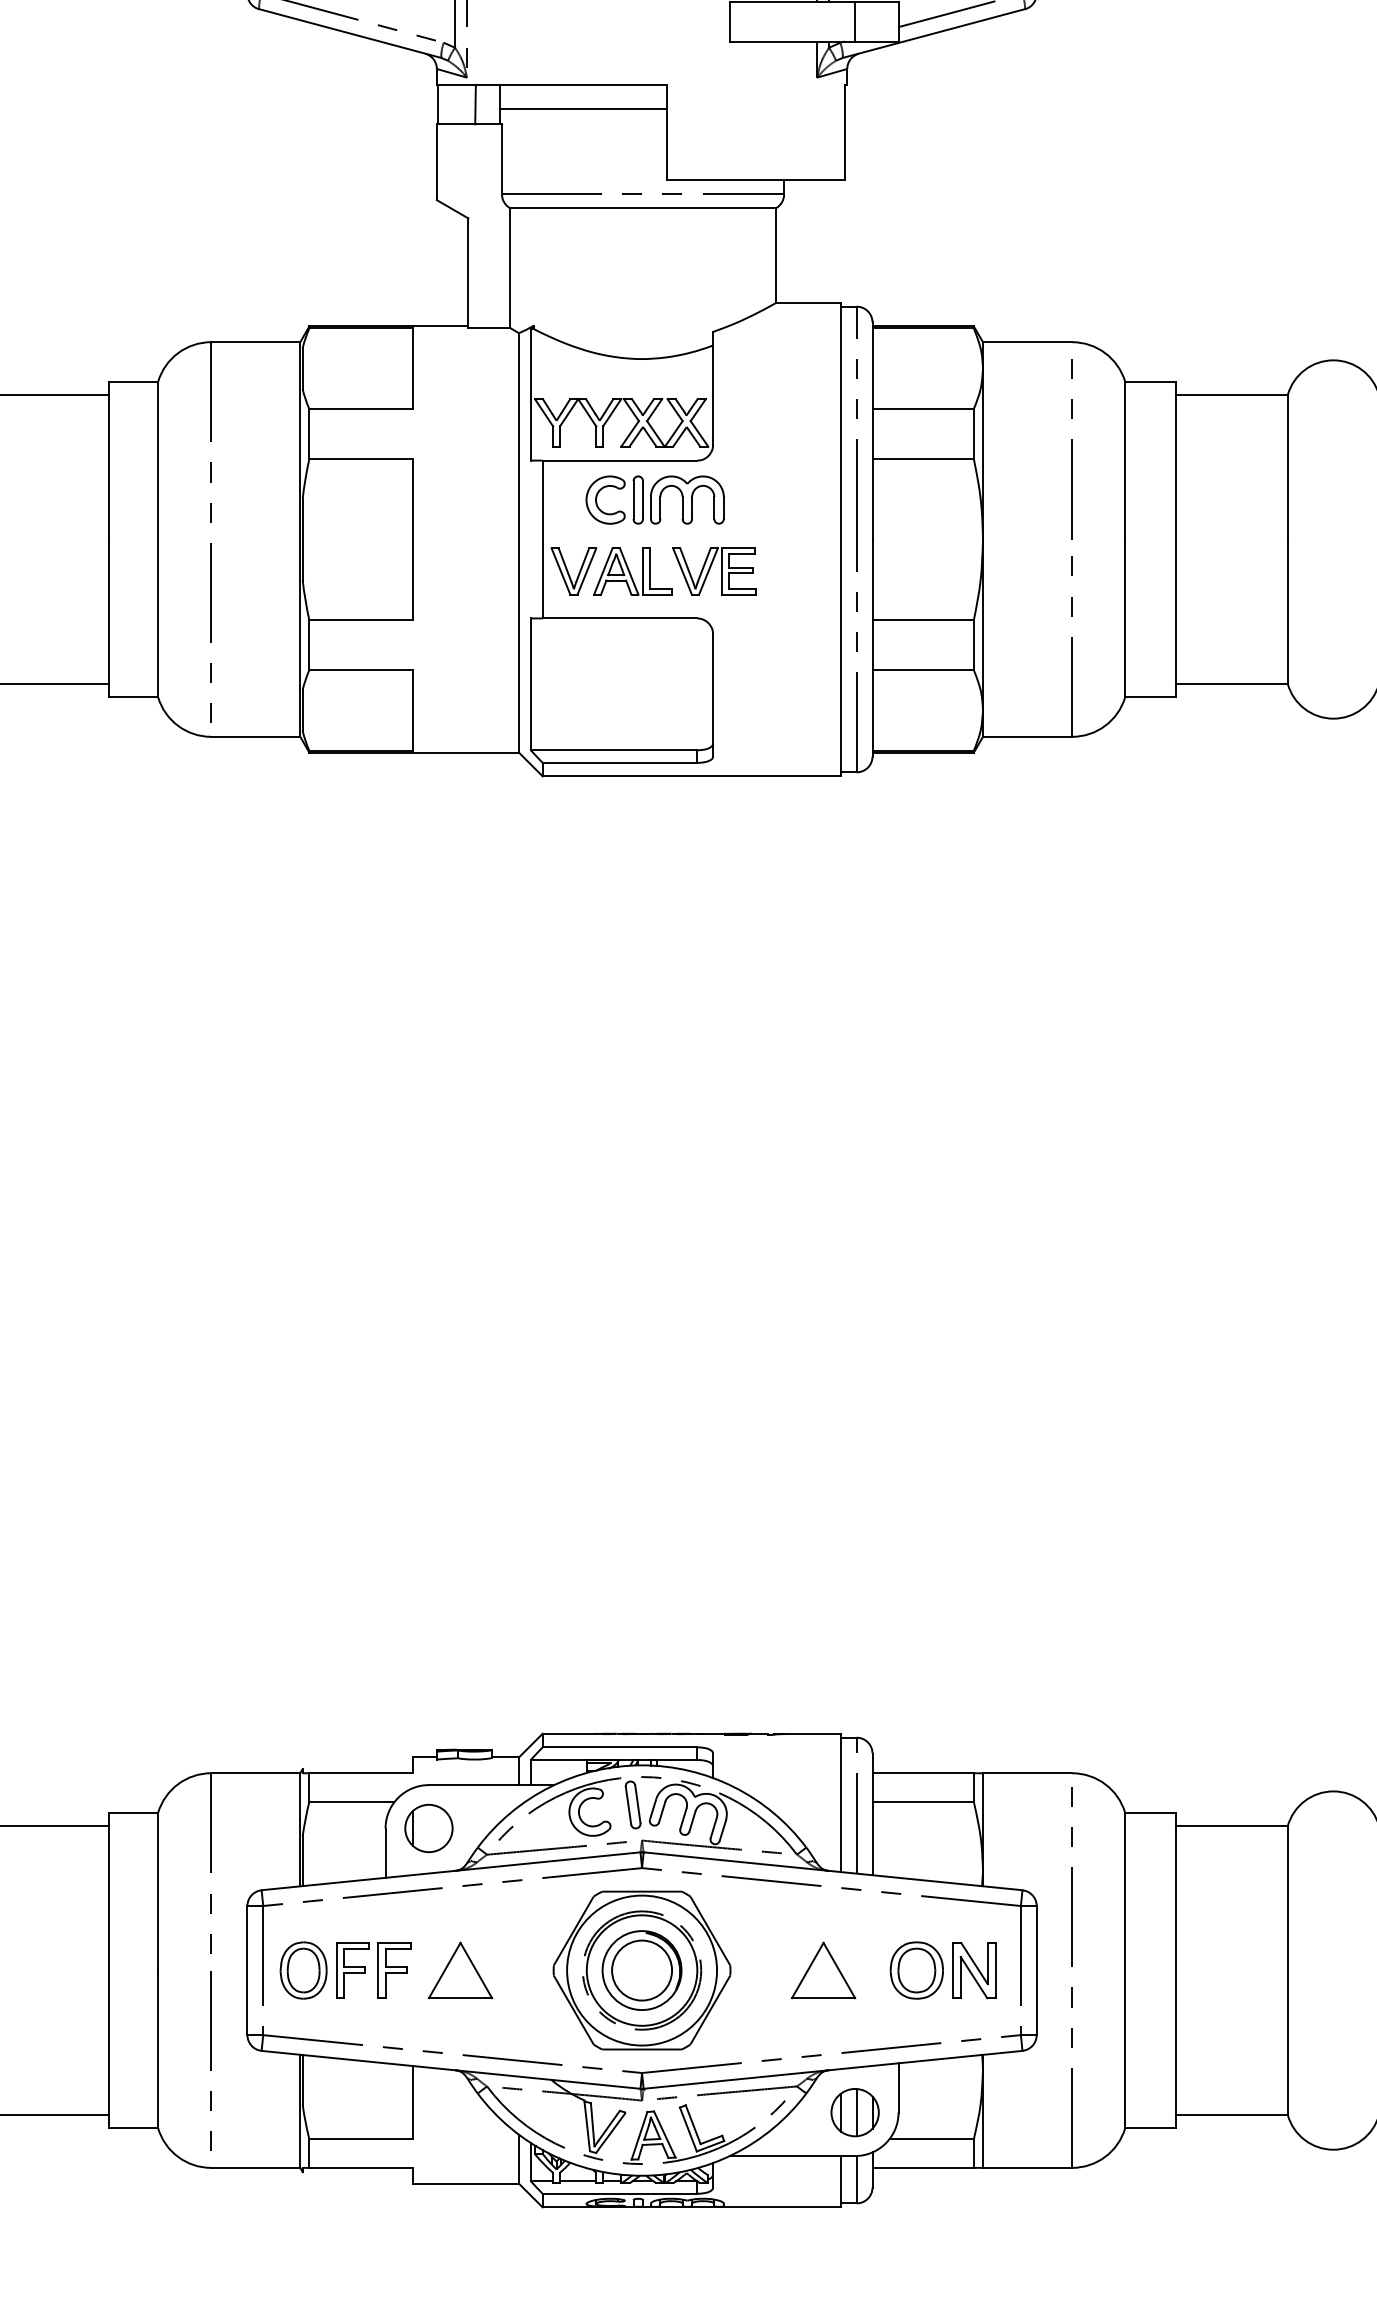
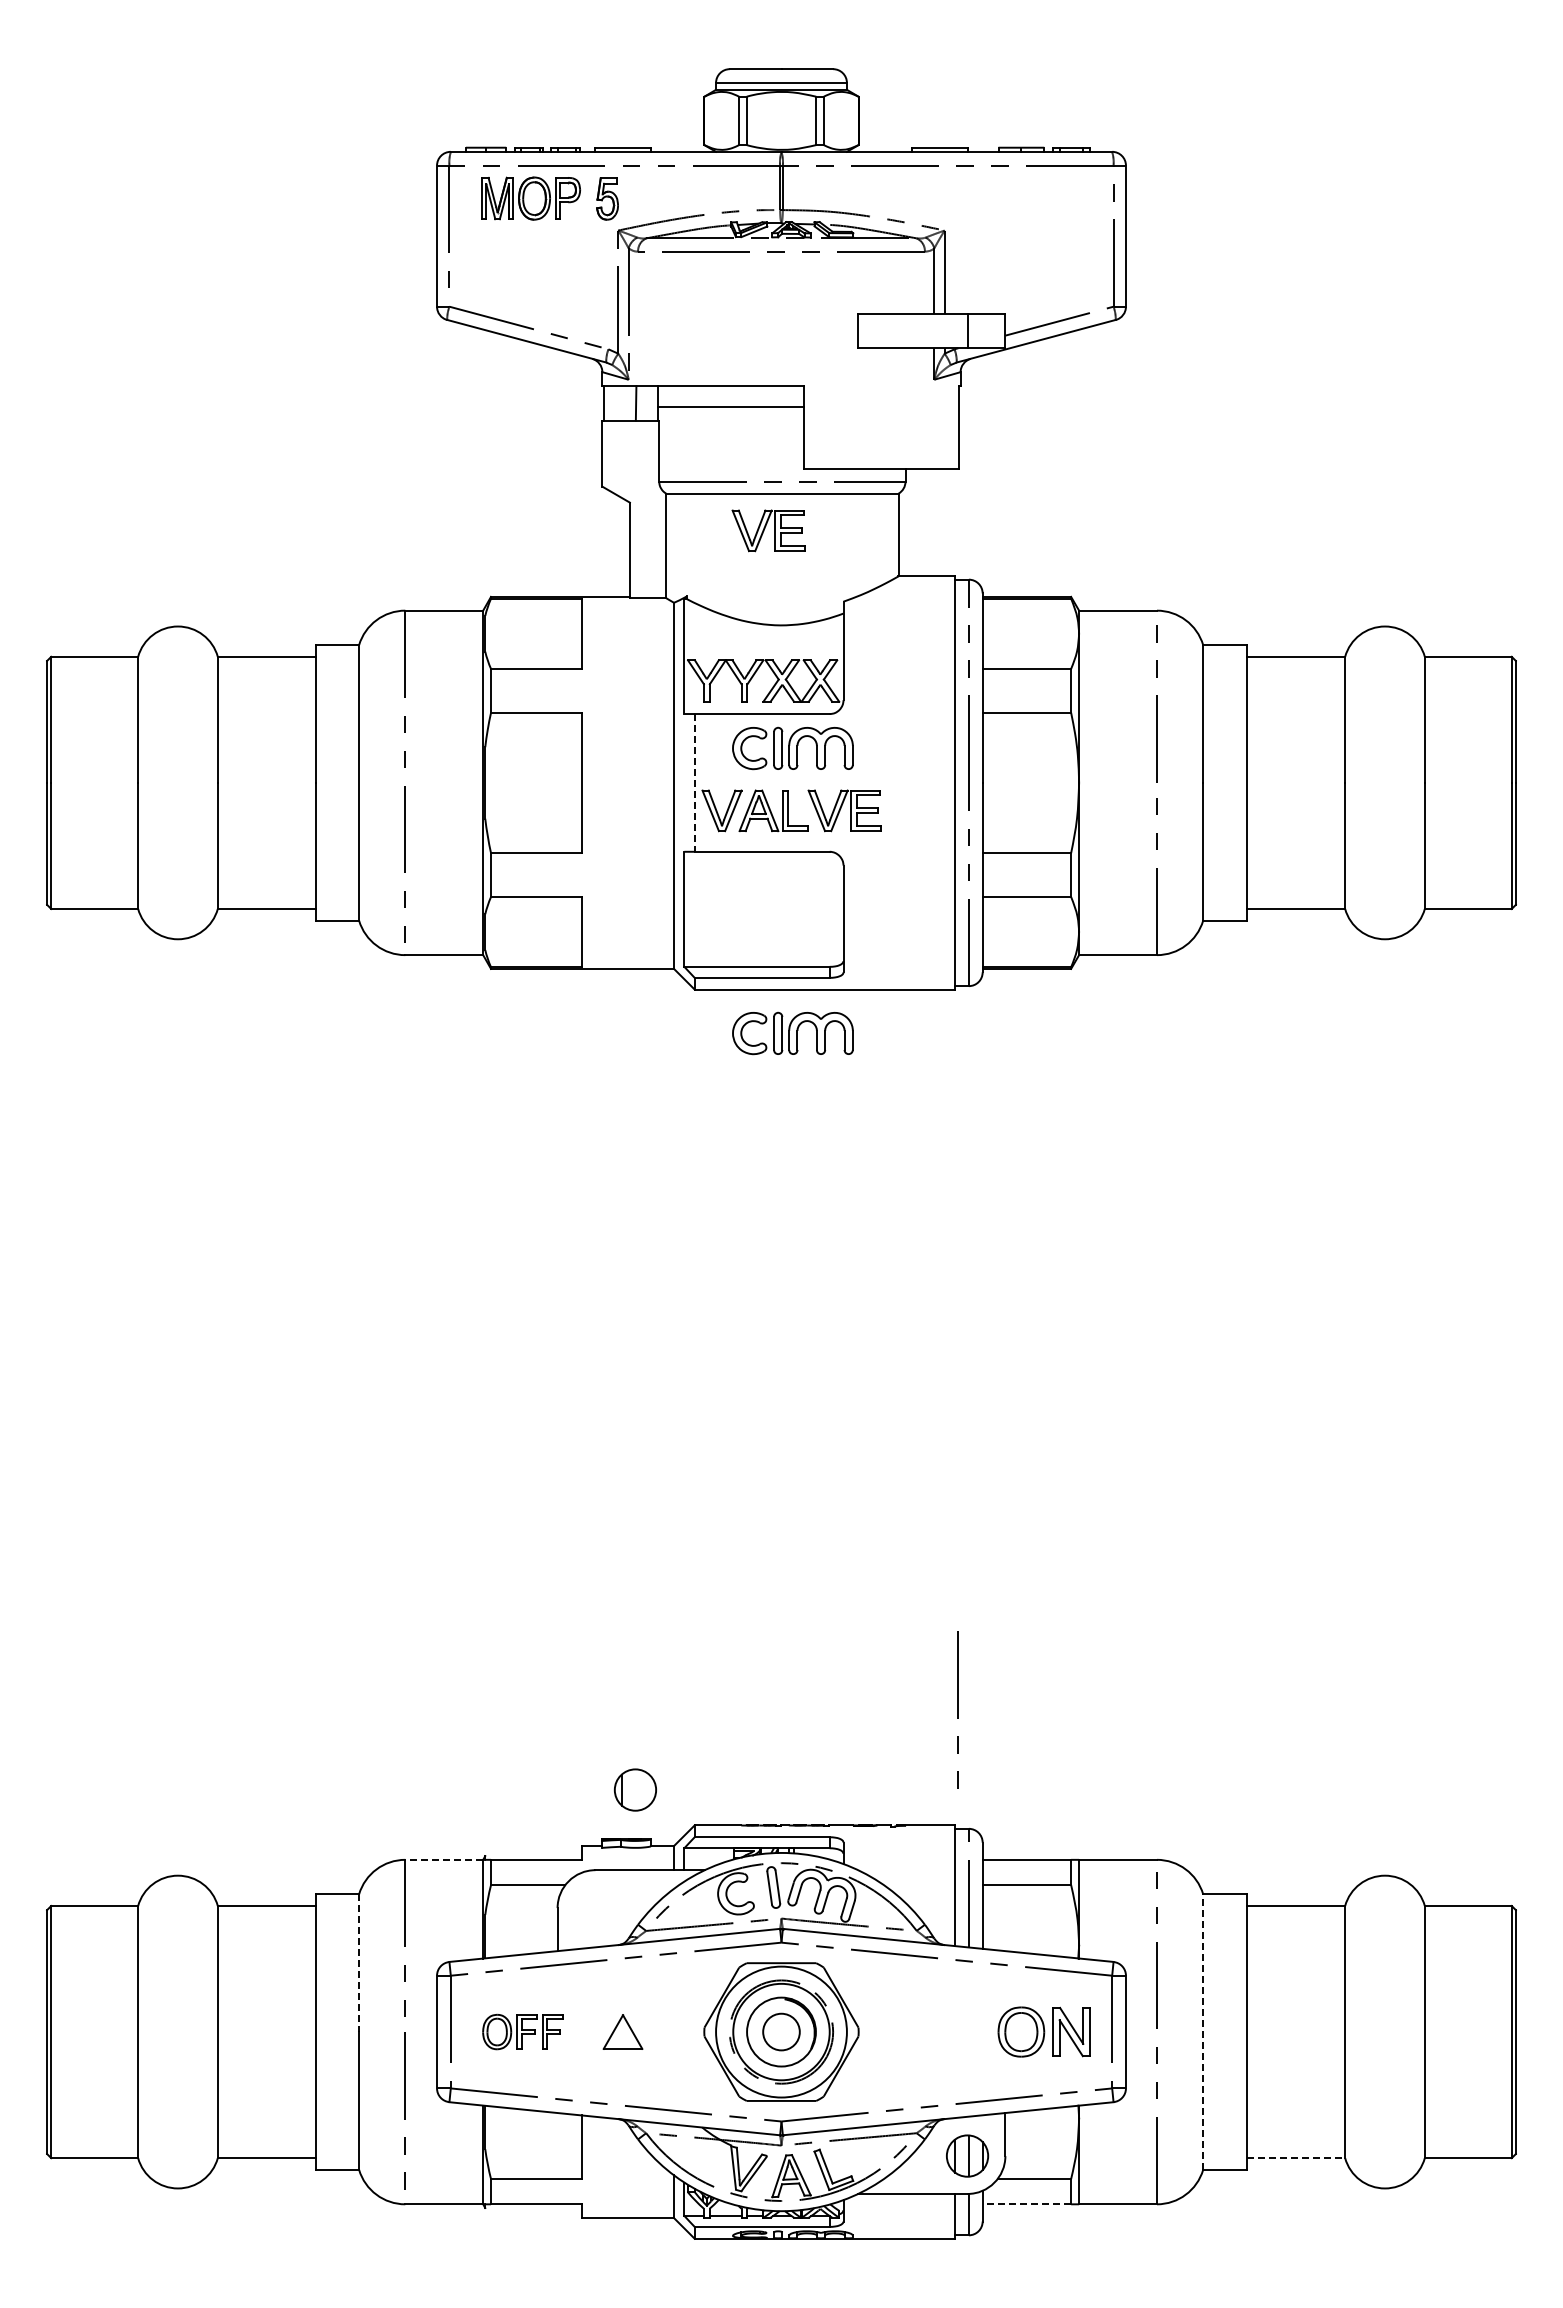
part: (627, 250) -> (768, 530), added
line: (542, 539) -> (694, 782), solid -> dashed
part: (654, 826) -> (792, 1033), added
line: (843, 1601) -> (957, 1709), added
line: (256, 1772) -> (444, 1859), solid -> dashed
part: (428, 1827) -> (635, 1789), moved
line: (158, 1892) -> (359, 1963), solid -> dashed
part: (345, 1969) -> (522, 2031), size x0.7
part: (459, 1969) -> (622, 2031), size x0.7
circle: (642, 1969) -> (781, 2031), size x0.7
part: (823, 1969) -> (939, 2031), removed
line: (1125, 1971) -> (1203, 2032), solid -> dashed
line: (1232, 2115) -> (1296, 2158), solid -> dashed
line: (922, 2168) -> (1026, 2204), solid -> dashed

